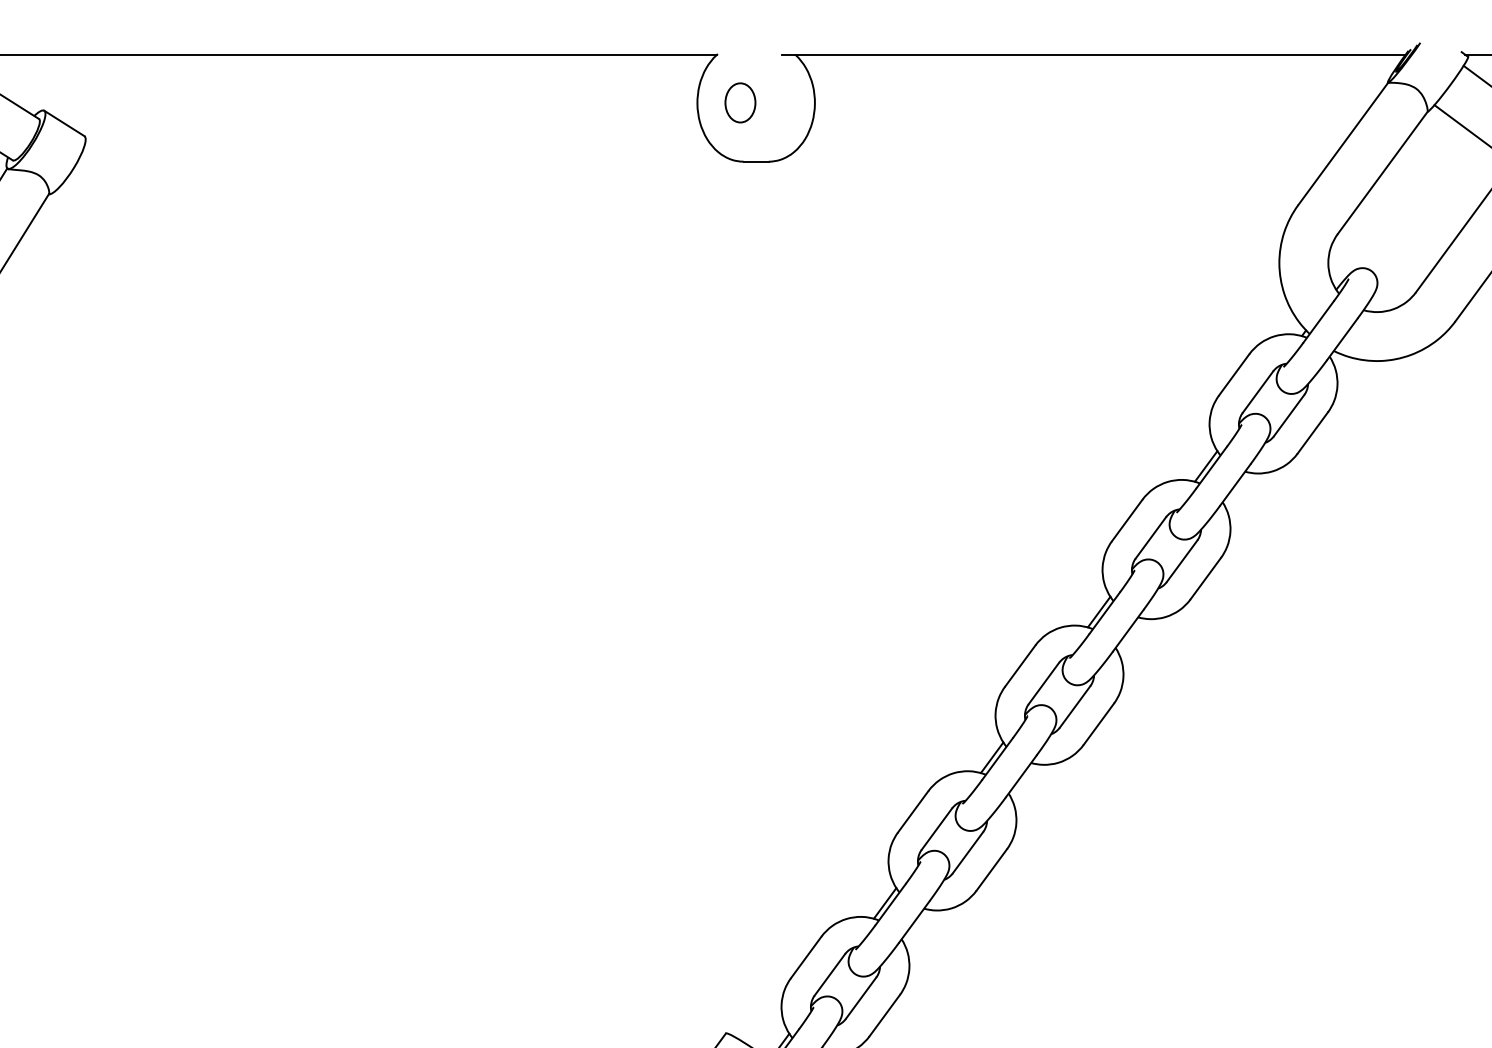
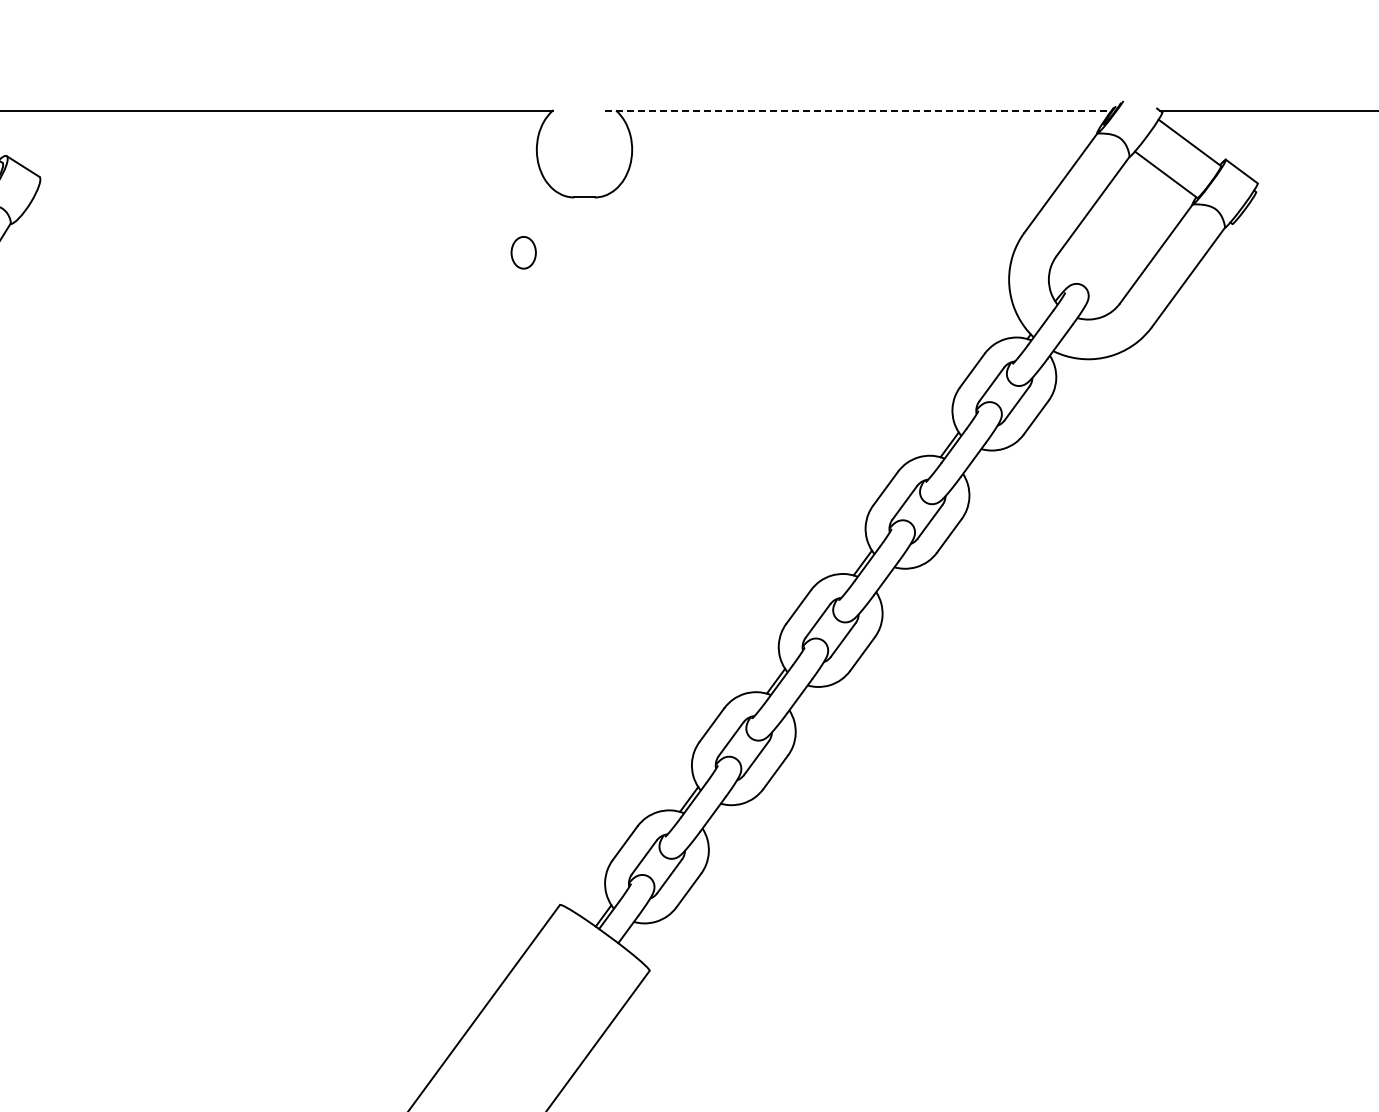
line: (1093, 54) -> (858, 110), solid -> dashed
part: (740, 102) -> (523, 252), moved

